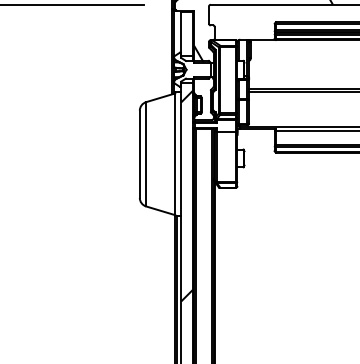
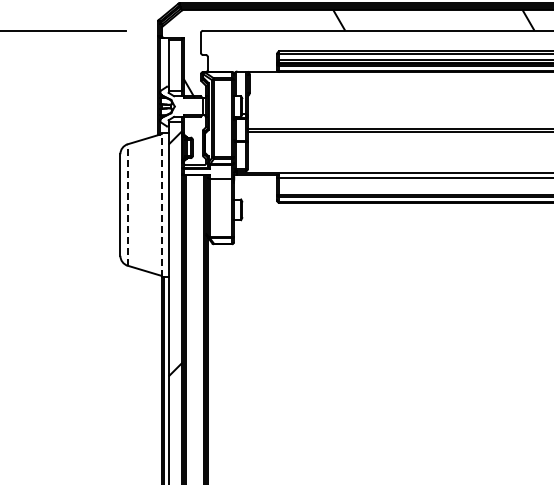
line: (175, 153) -> (161, 204), solid -> dashed
line: (145, 154) -> (127, 205), solid -> dashed

